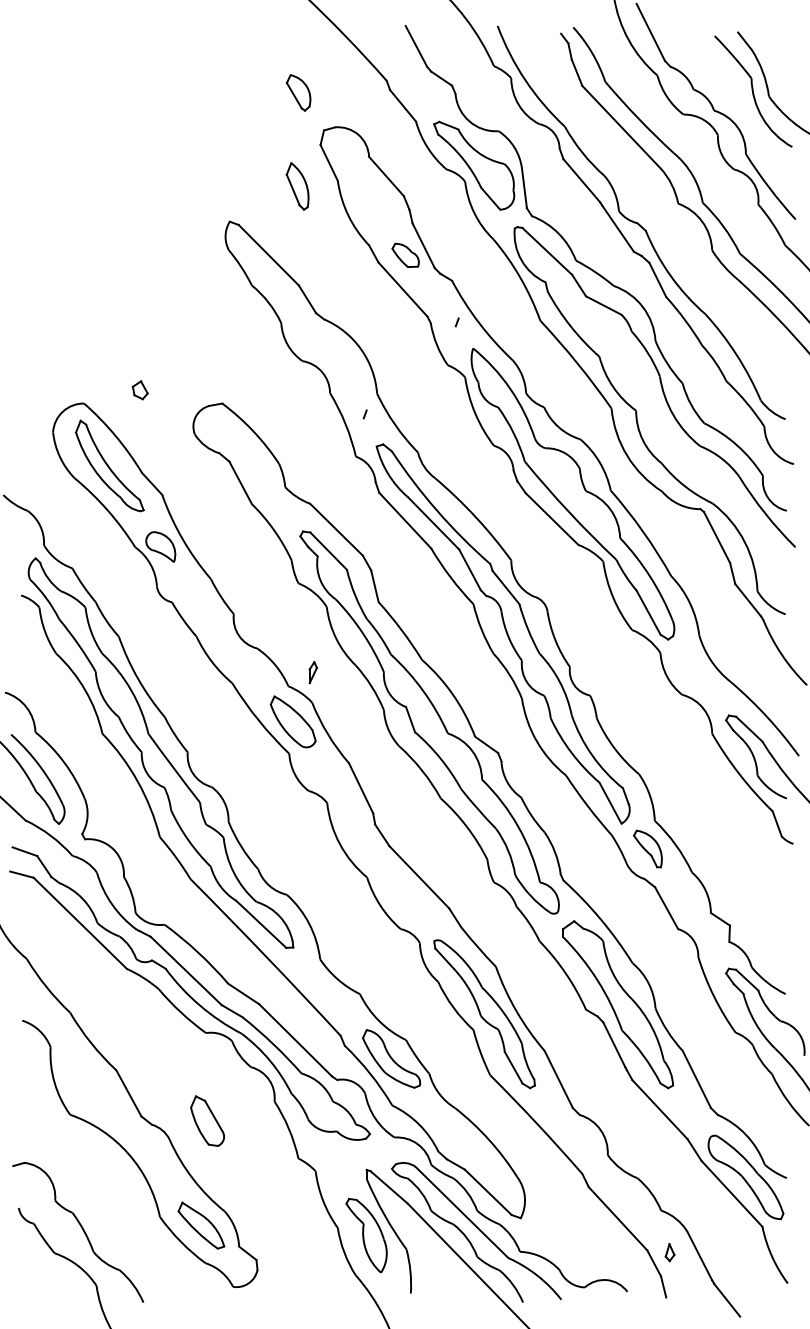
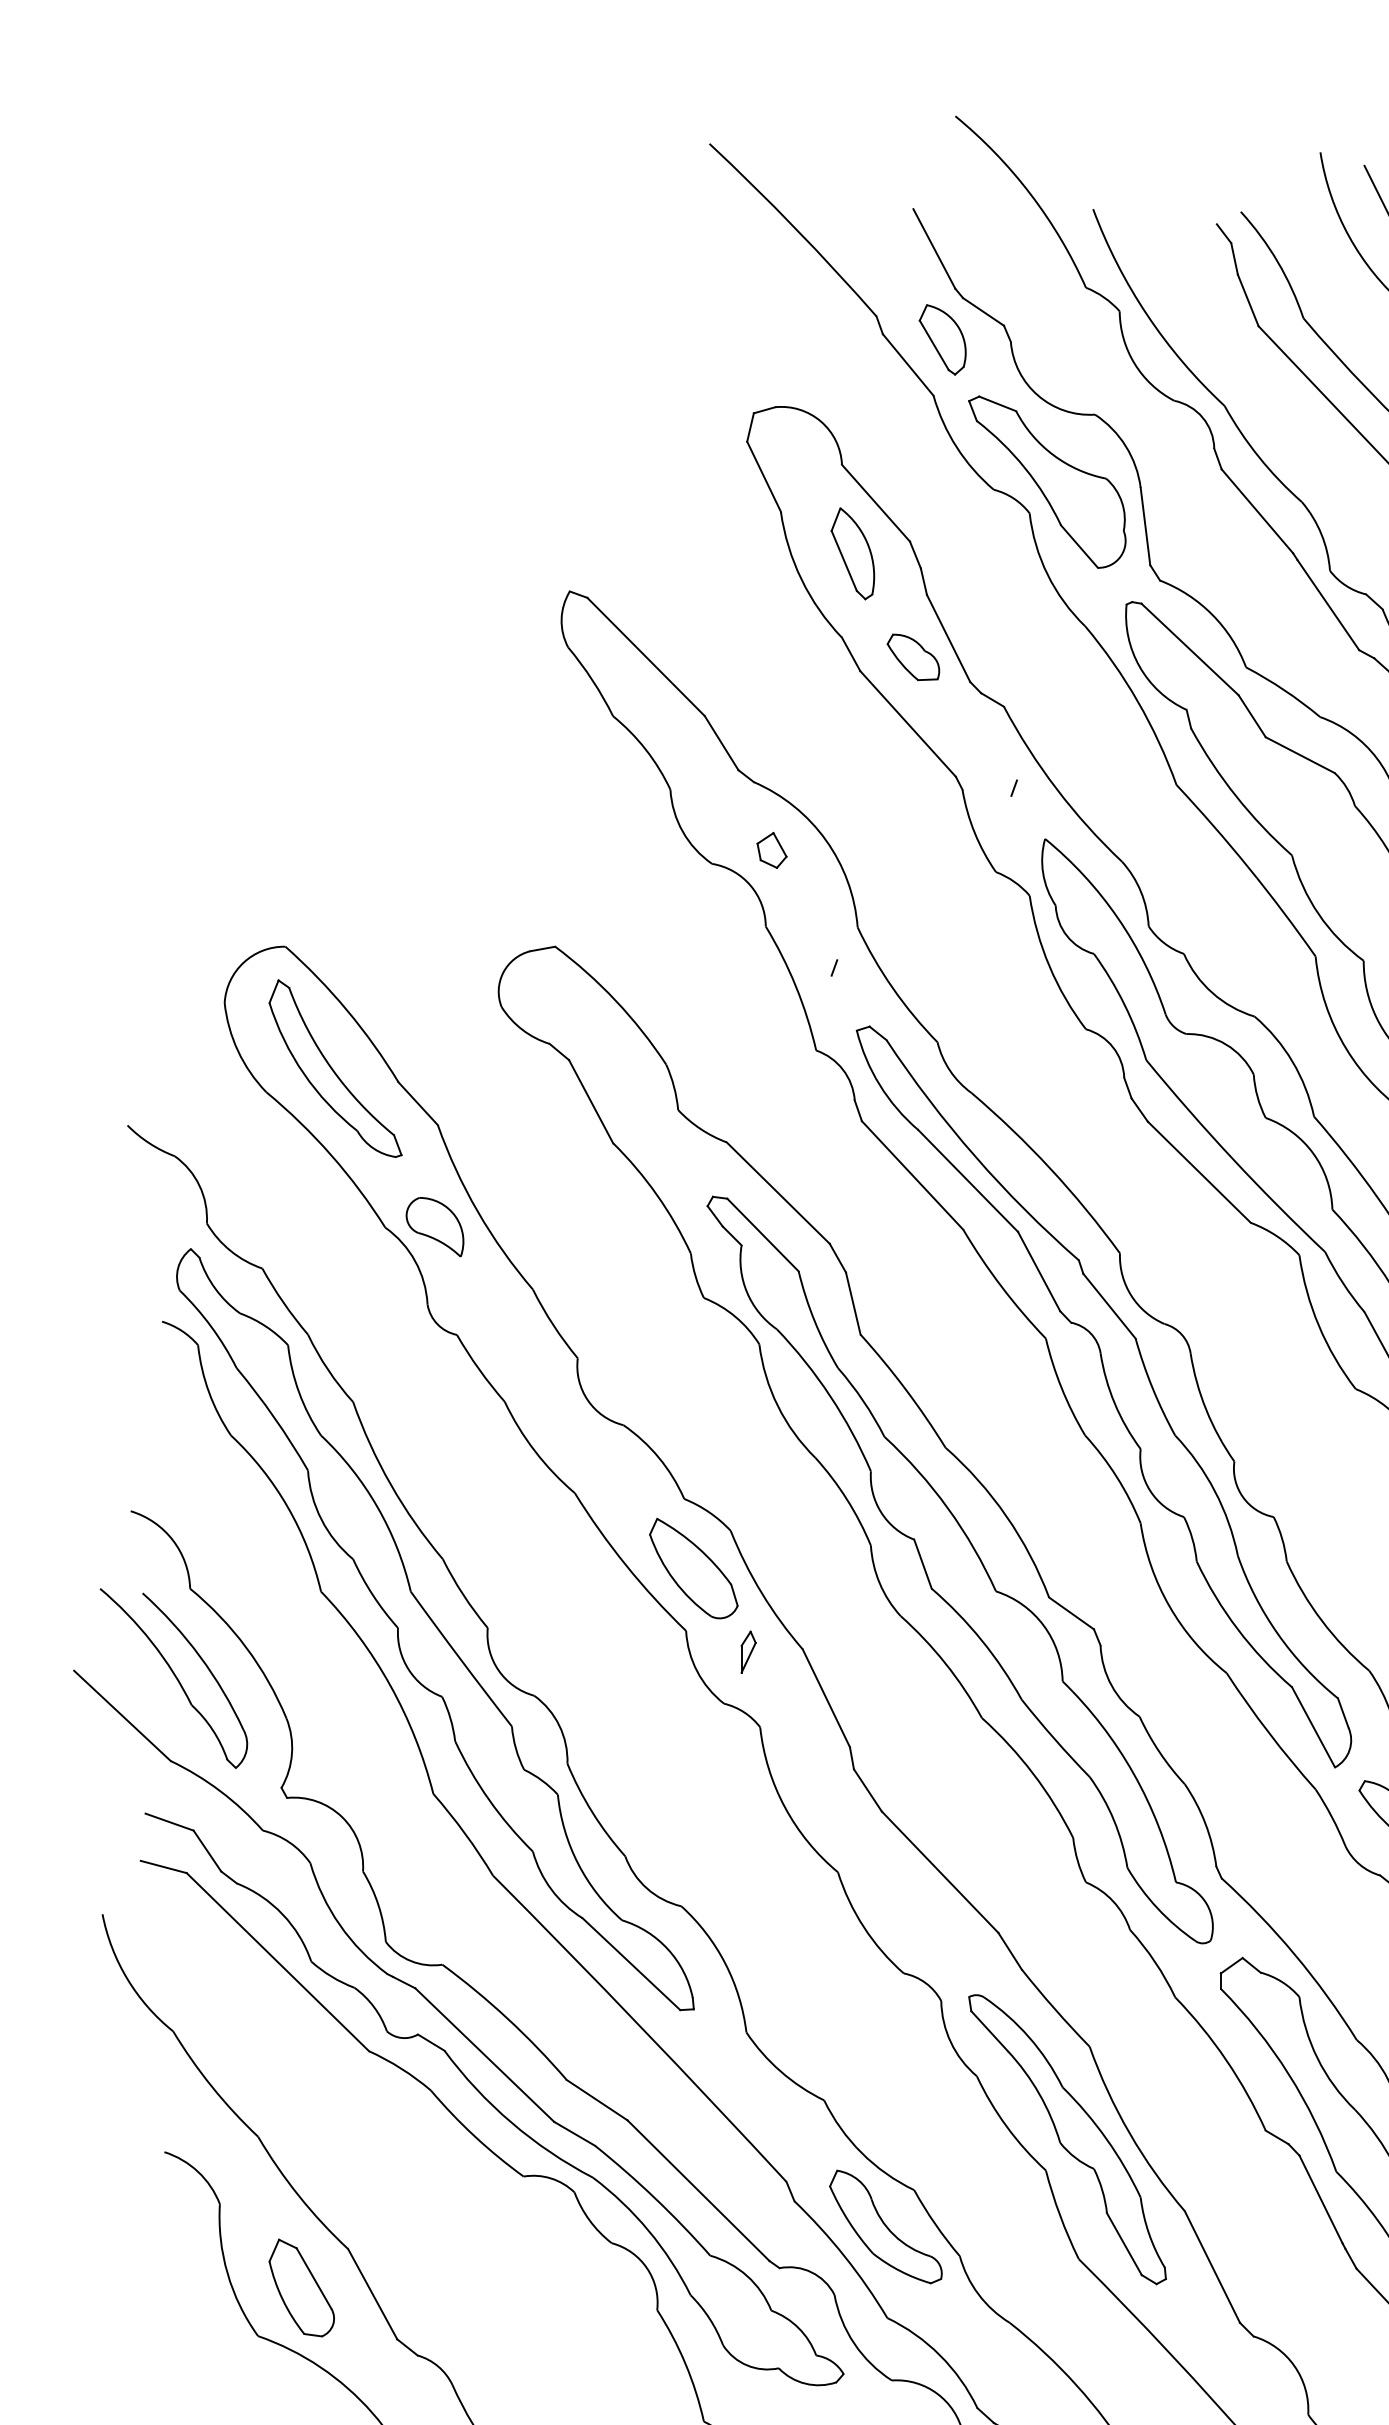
part: (298, 92) -> (942, 339), moved
part: (297, 186) -> (852, 553), moved
part: (139, 390) -> (770, 850), moved
part: (312, 672) -> (747, 1651), moved
part: (207, 1120) -> (301, 2286), moved

